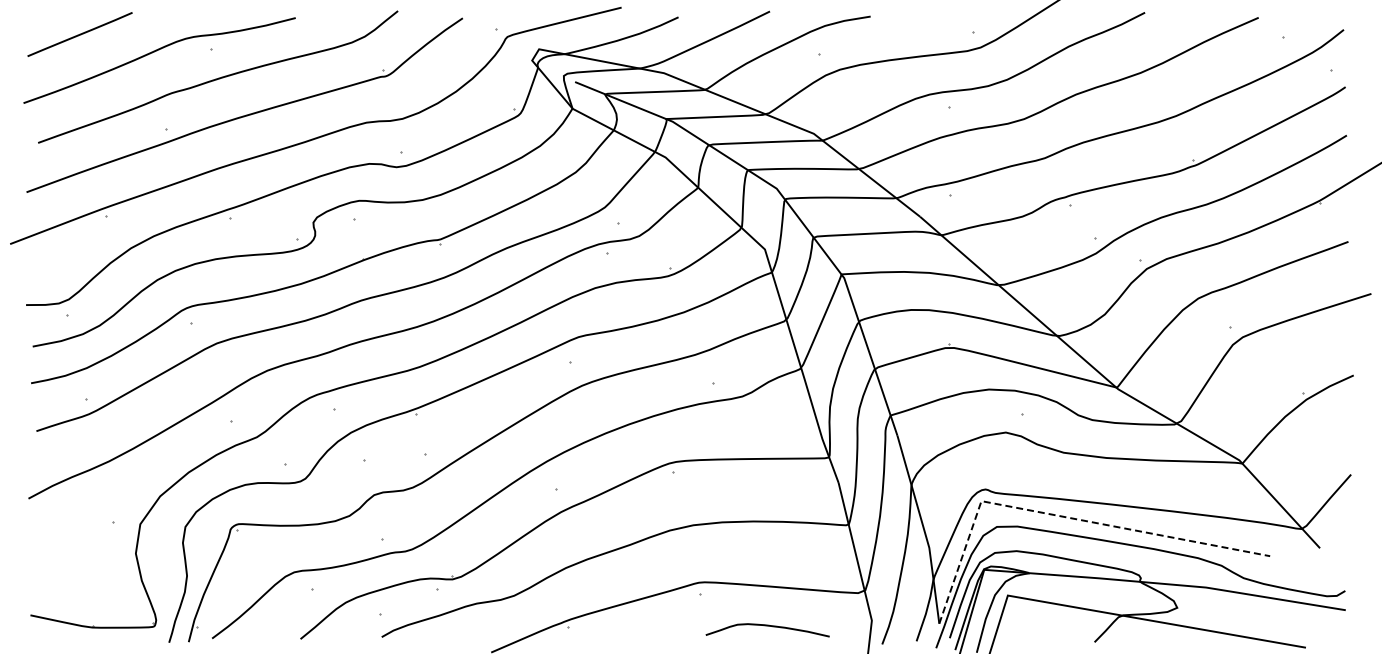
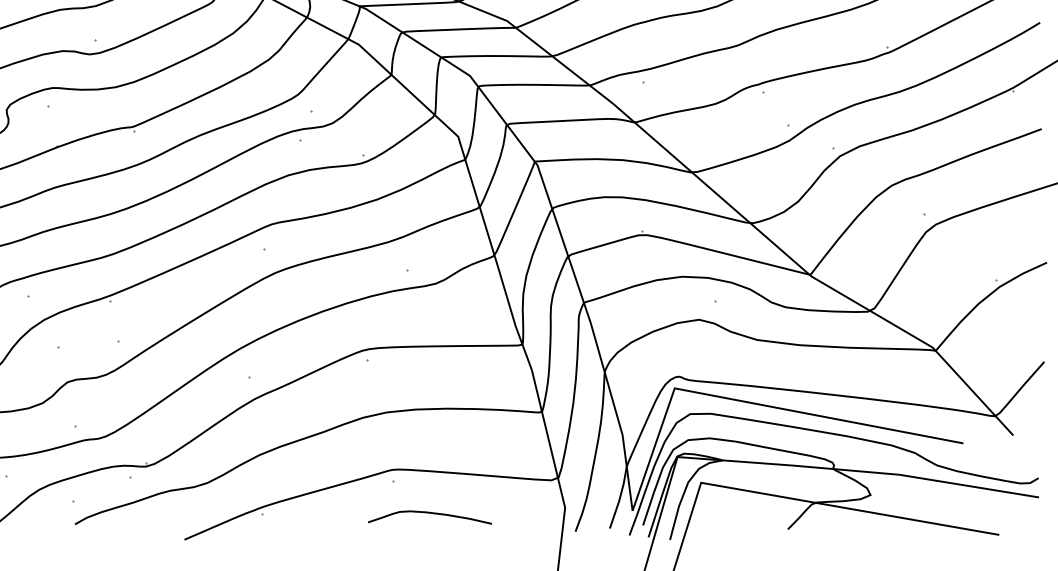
line: (1061, 516) -> (754, 403), dashed -> solid
curve: (767, 626) -> (429, 513), moved

